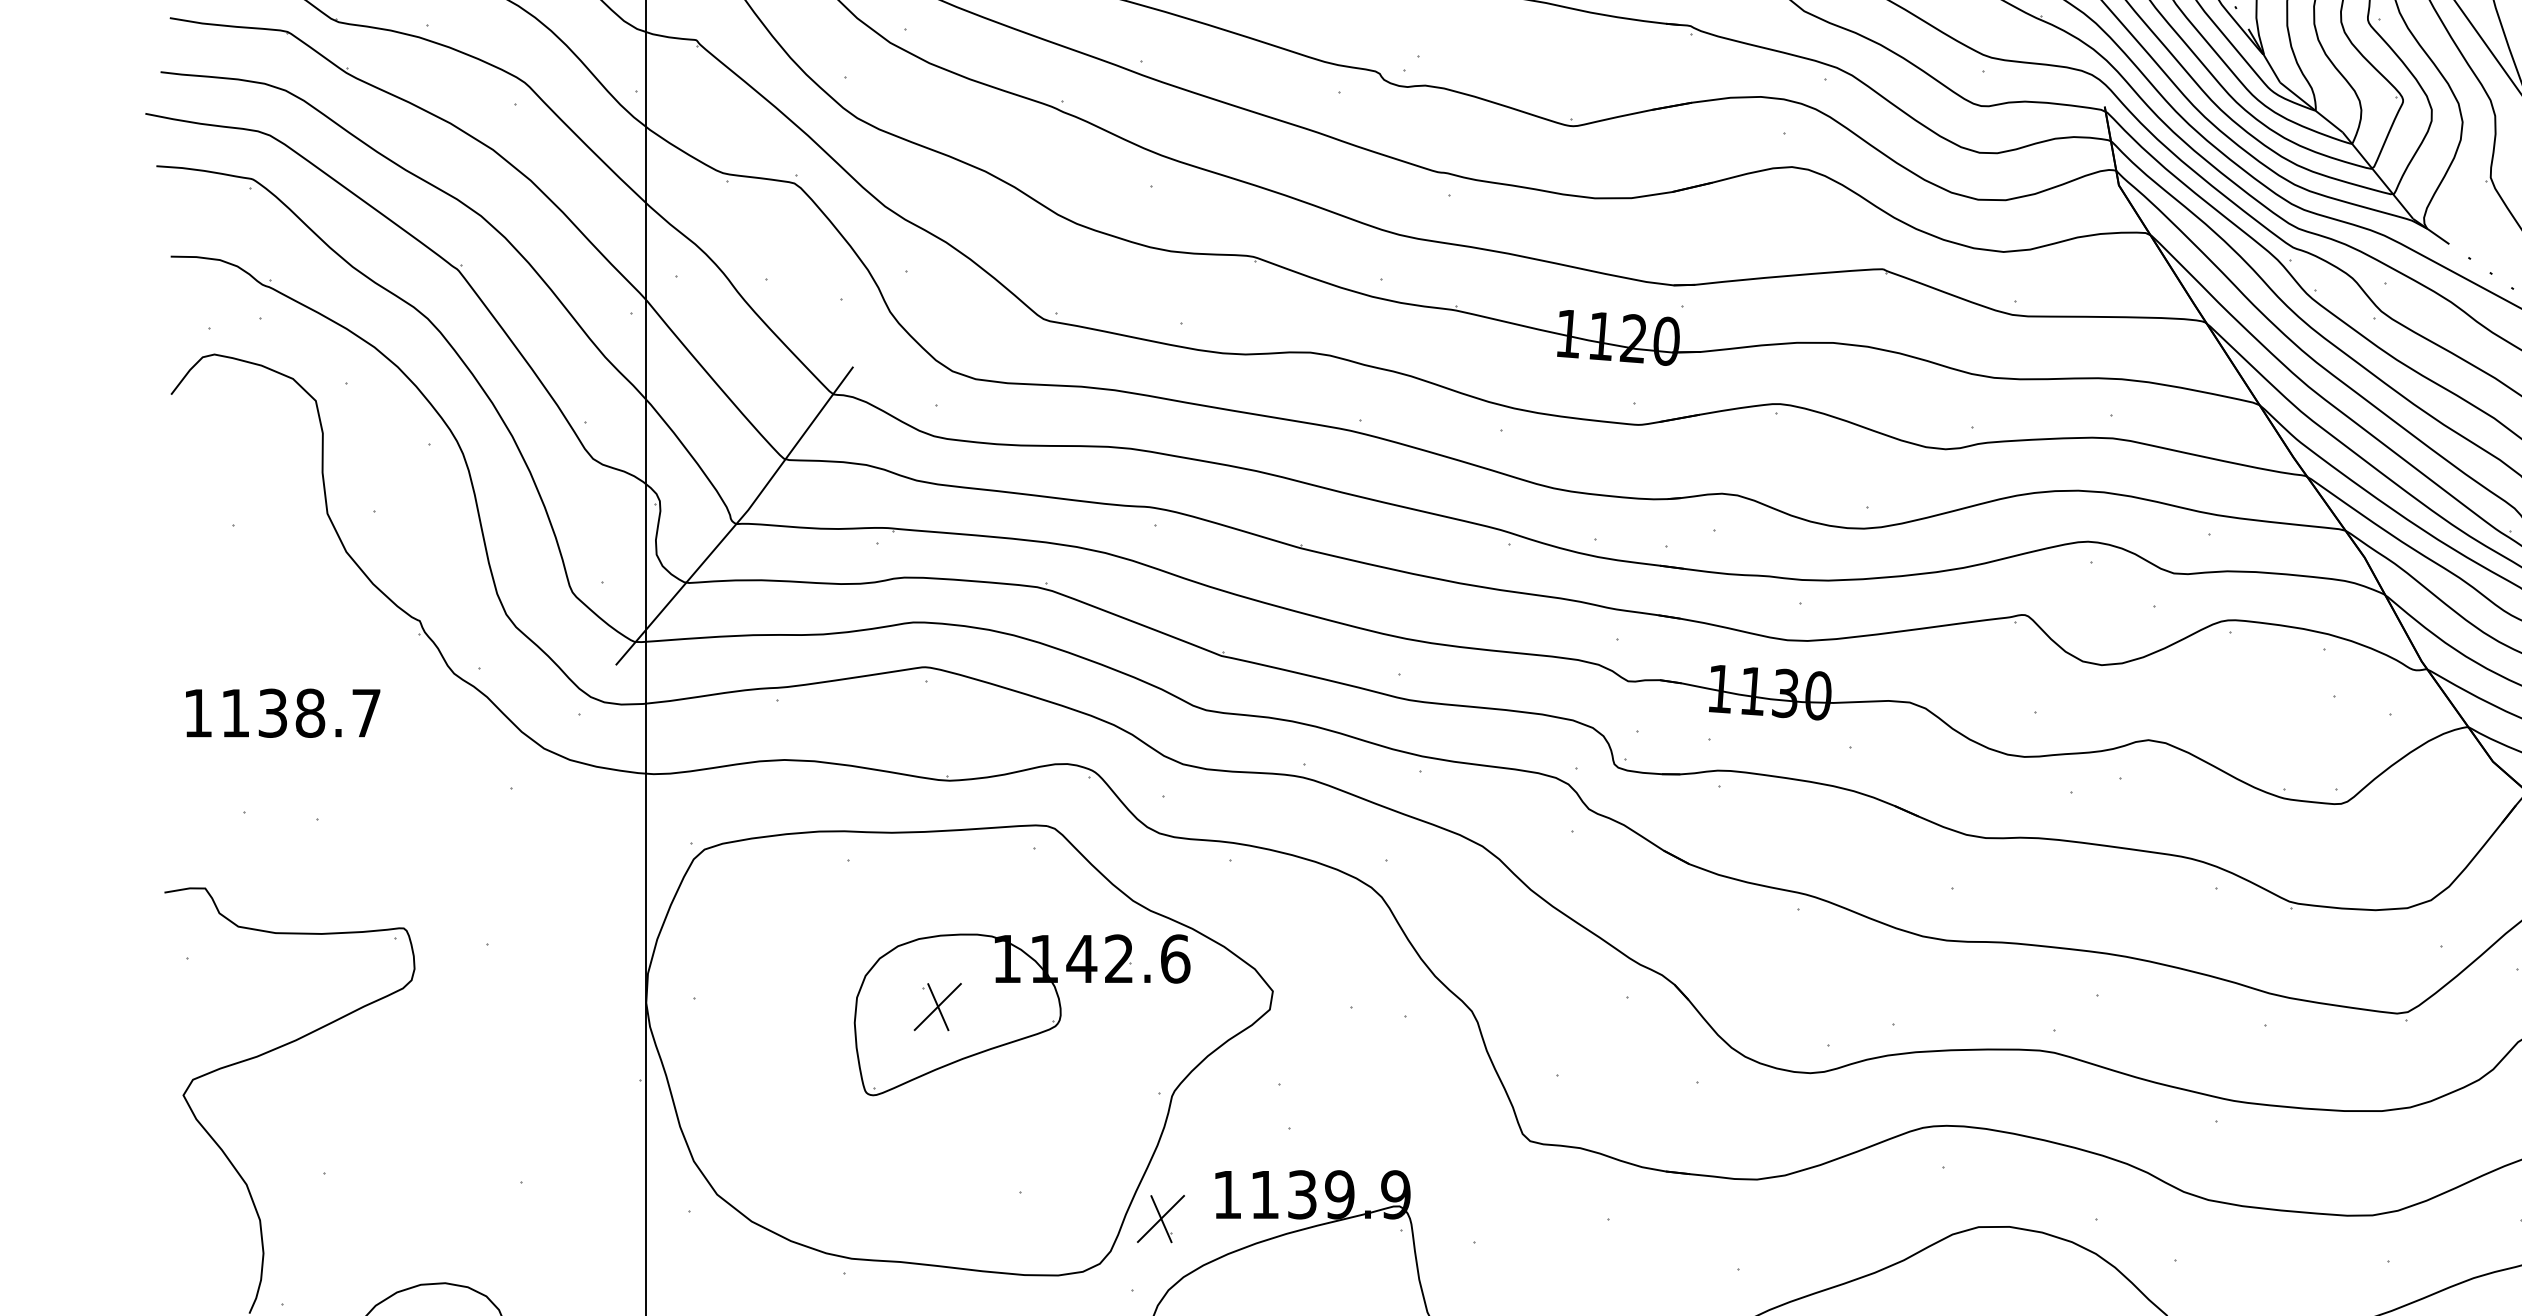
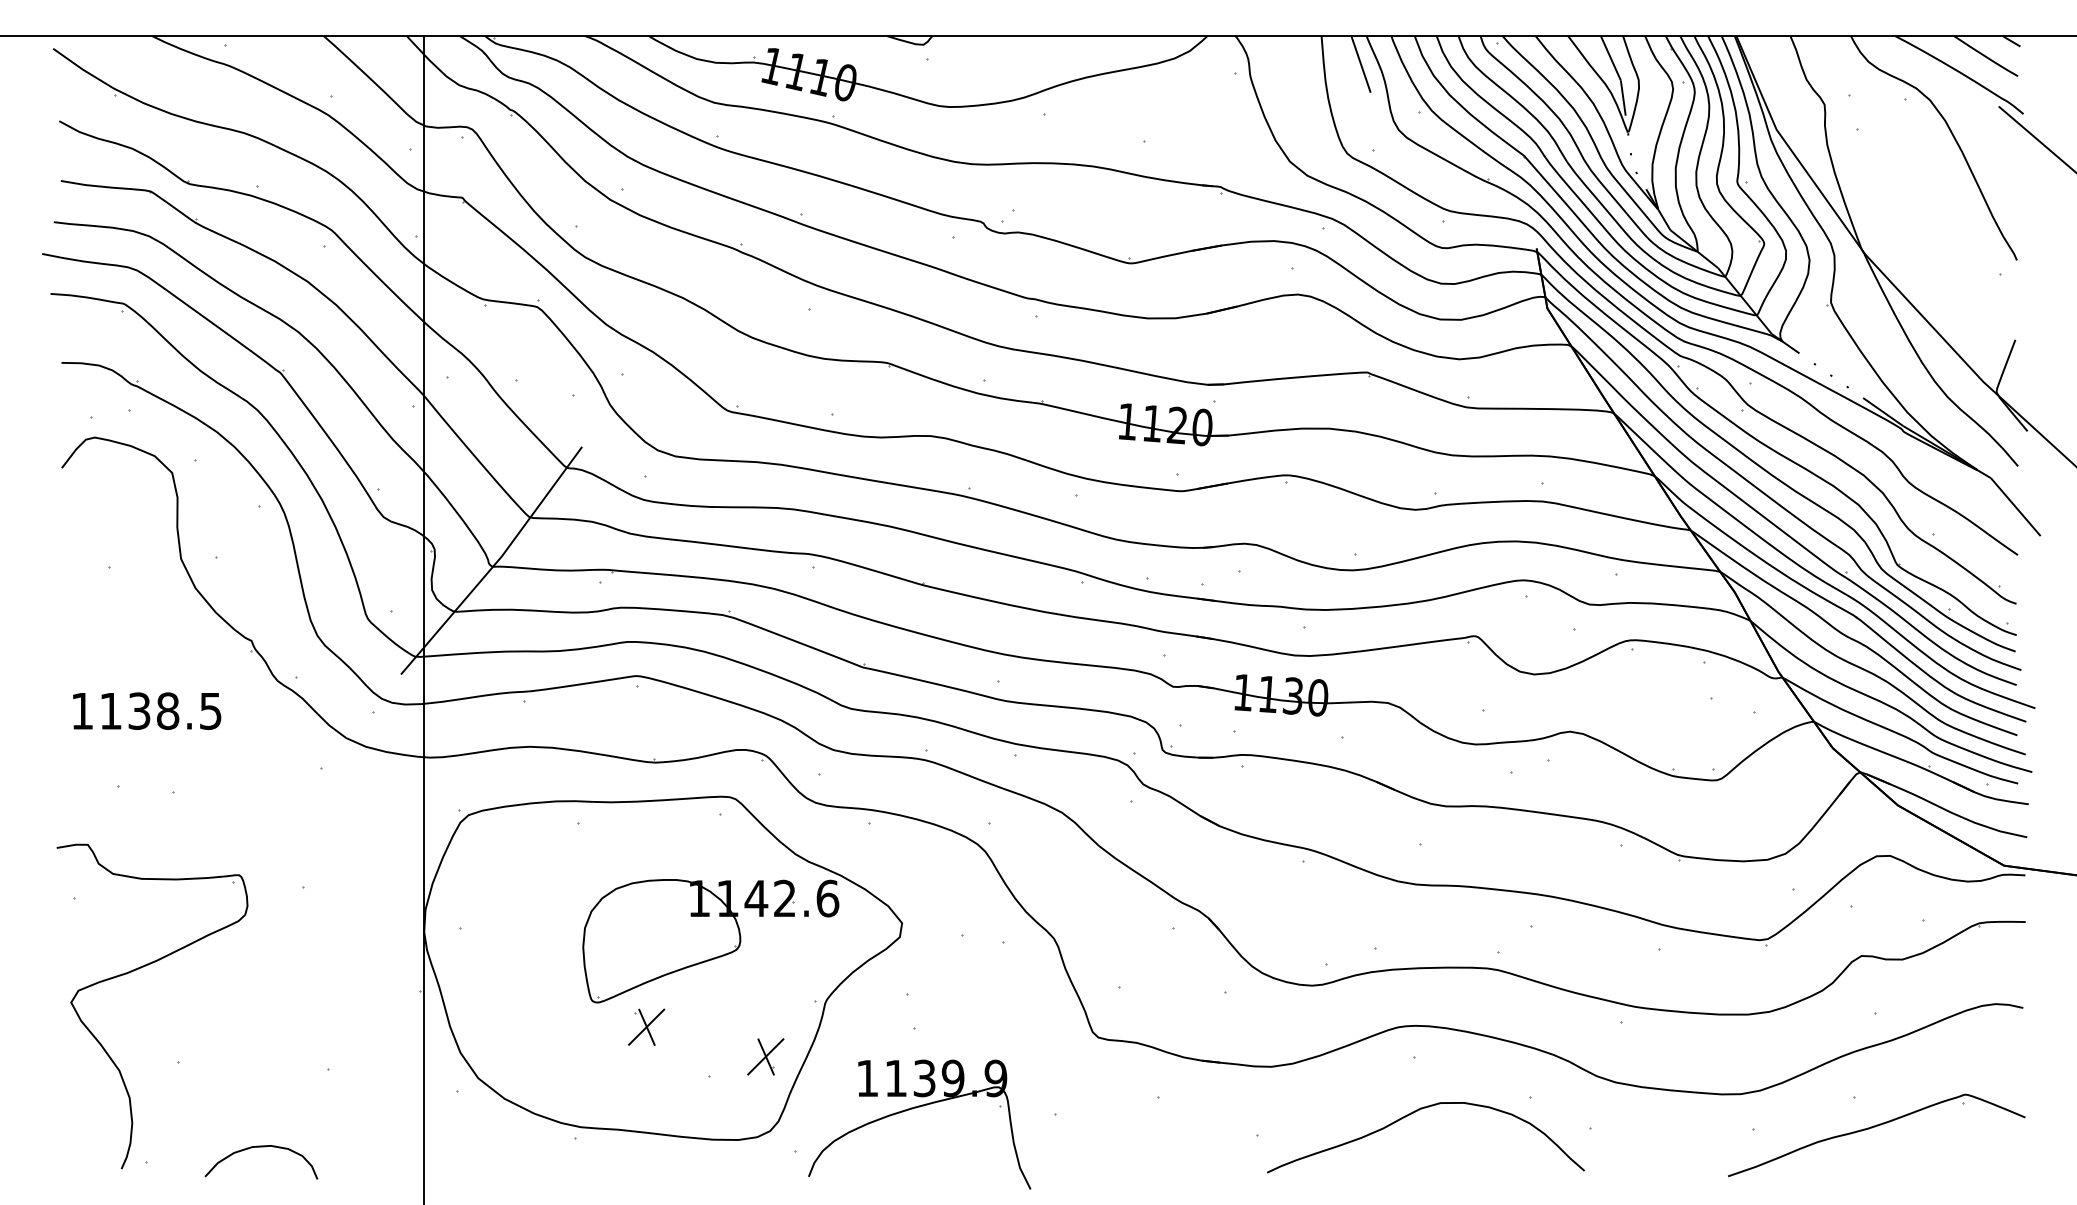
text: (366, 713) -> (210, 711), 1138.7 -> 1138.5
part: (937, 1006) -> (646, 1026), moved
part: (1160, 1218) -> (765, 1056), moved

